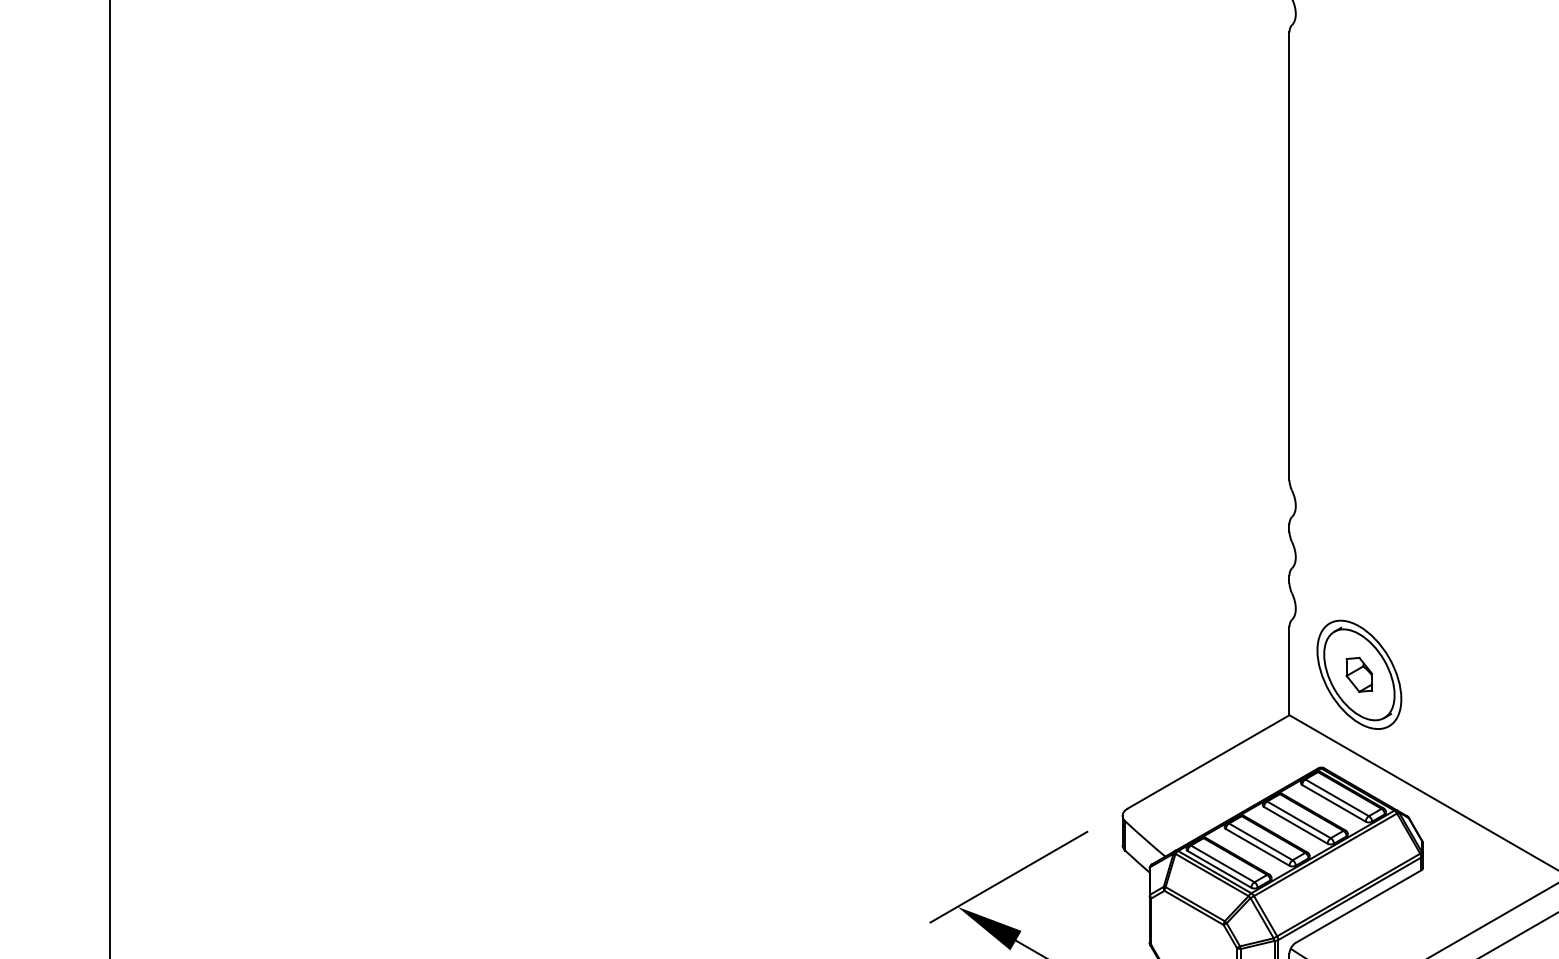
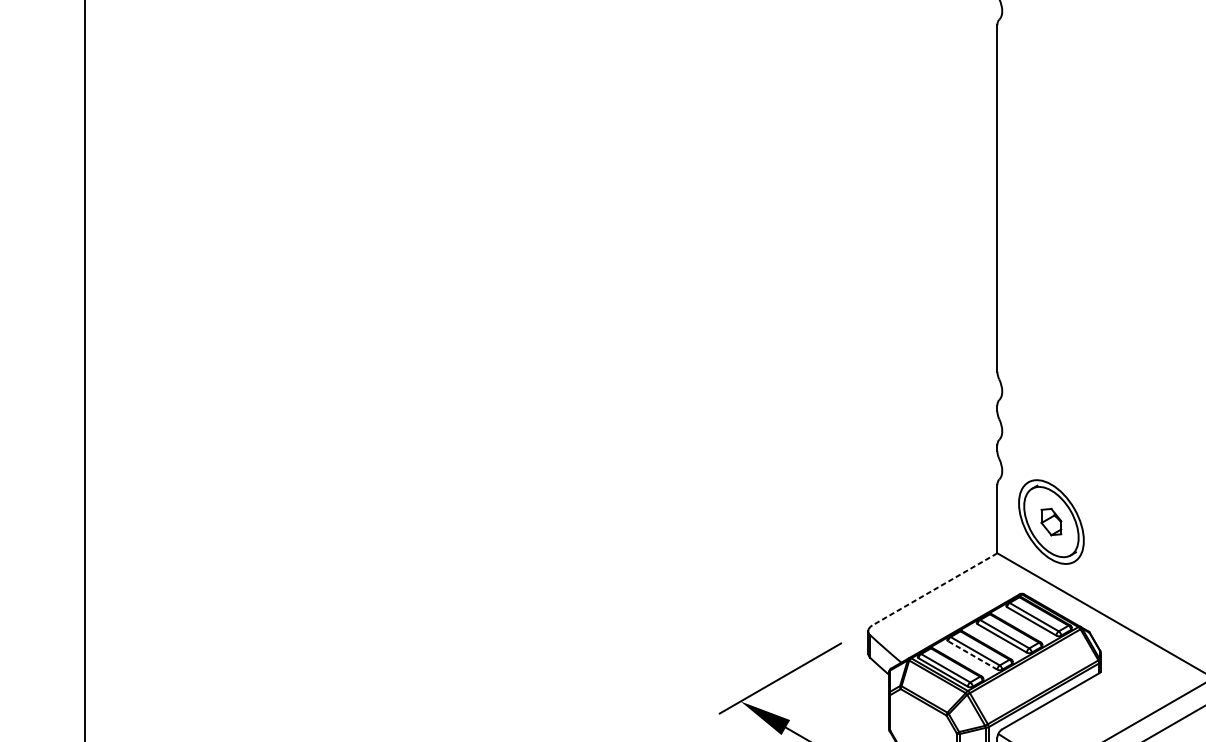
line: (1208, 762) -> (934, 589), solid -> dashed
line: (1257, 847) -> (972, 655), solid -> dashed

